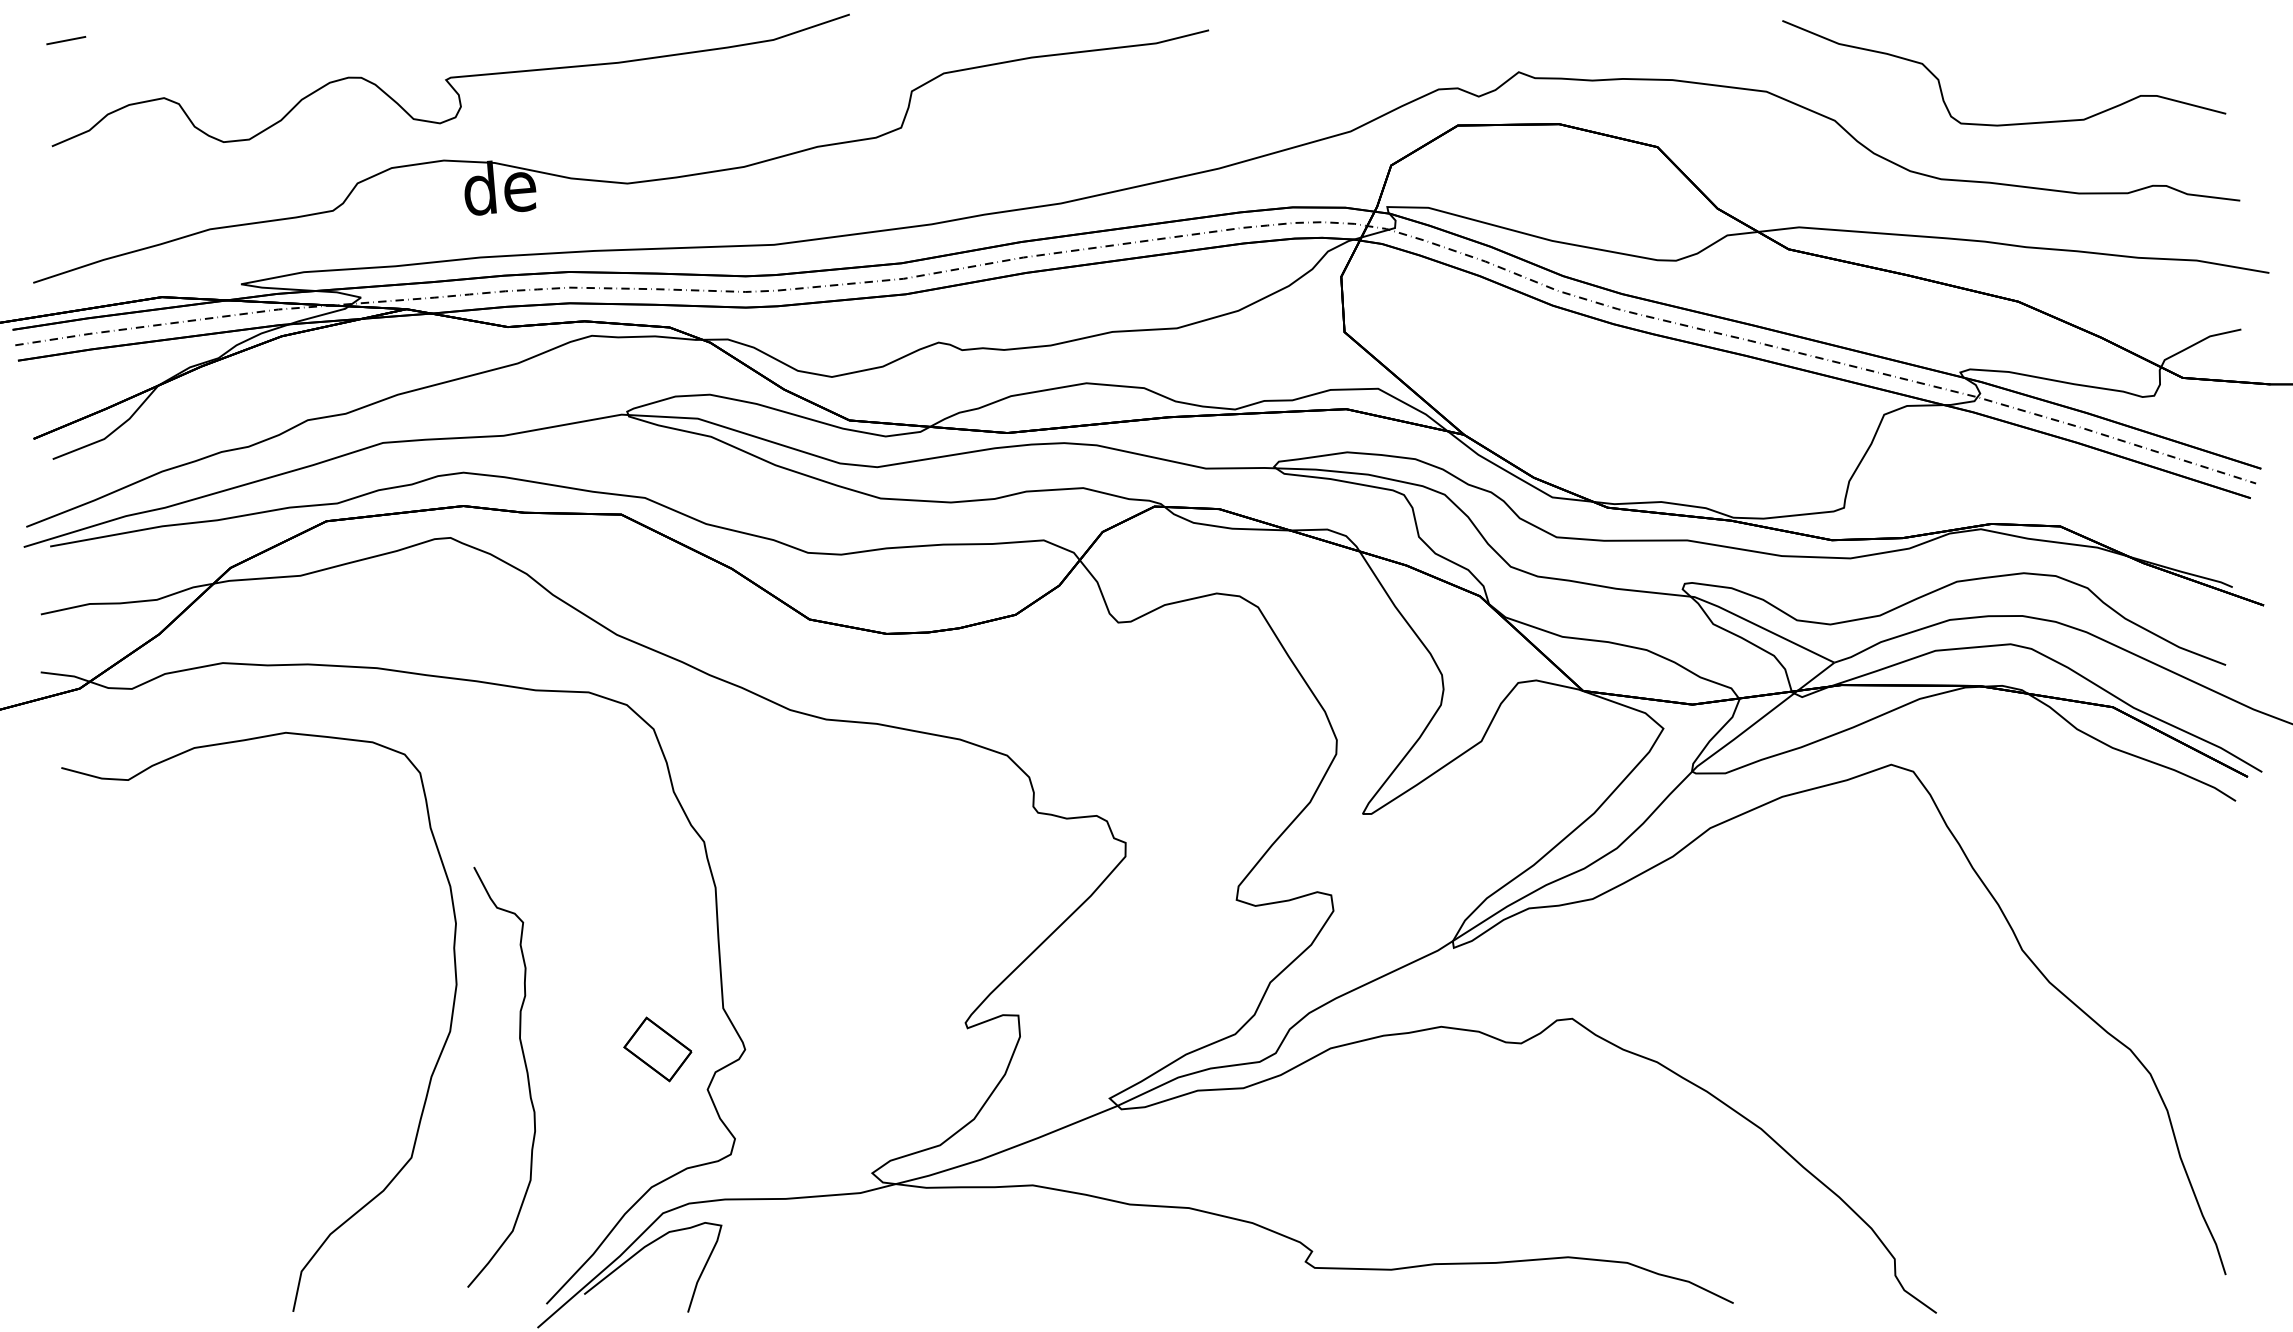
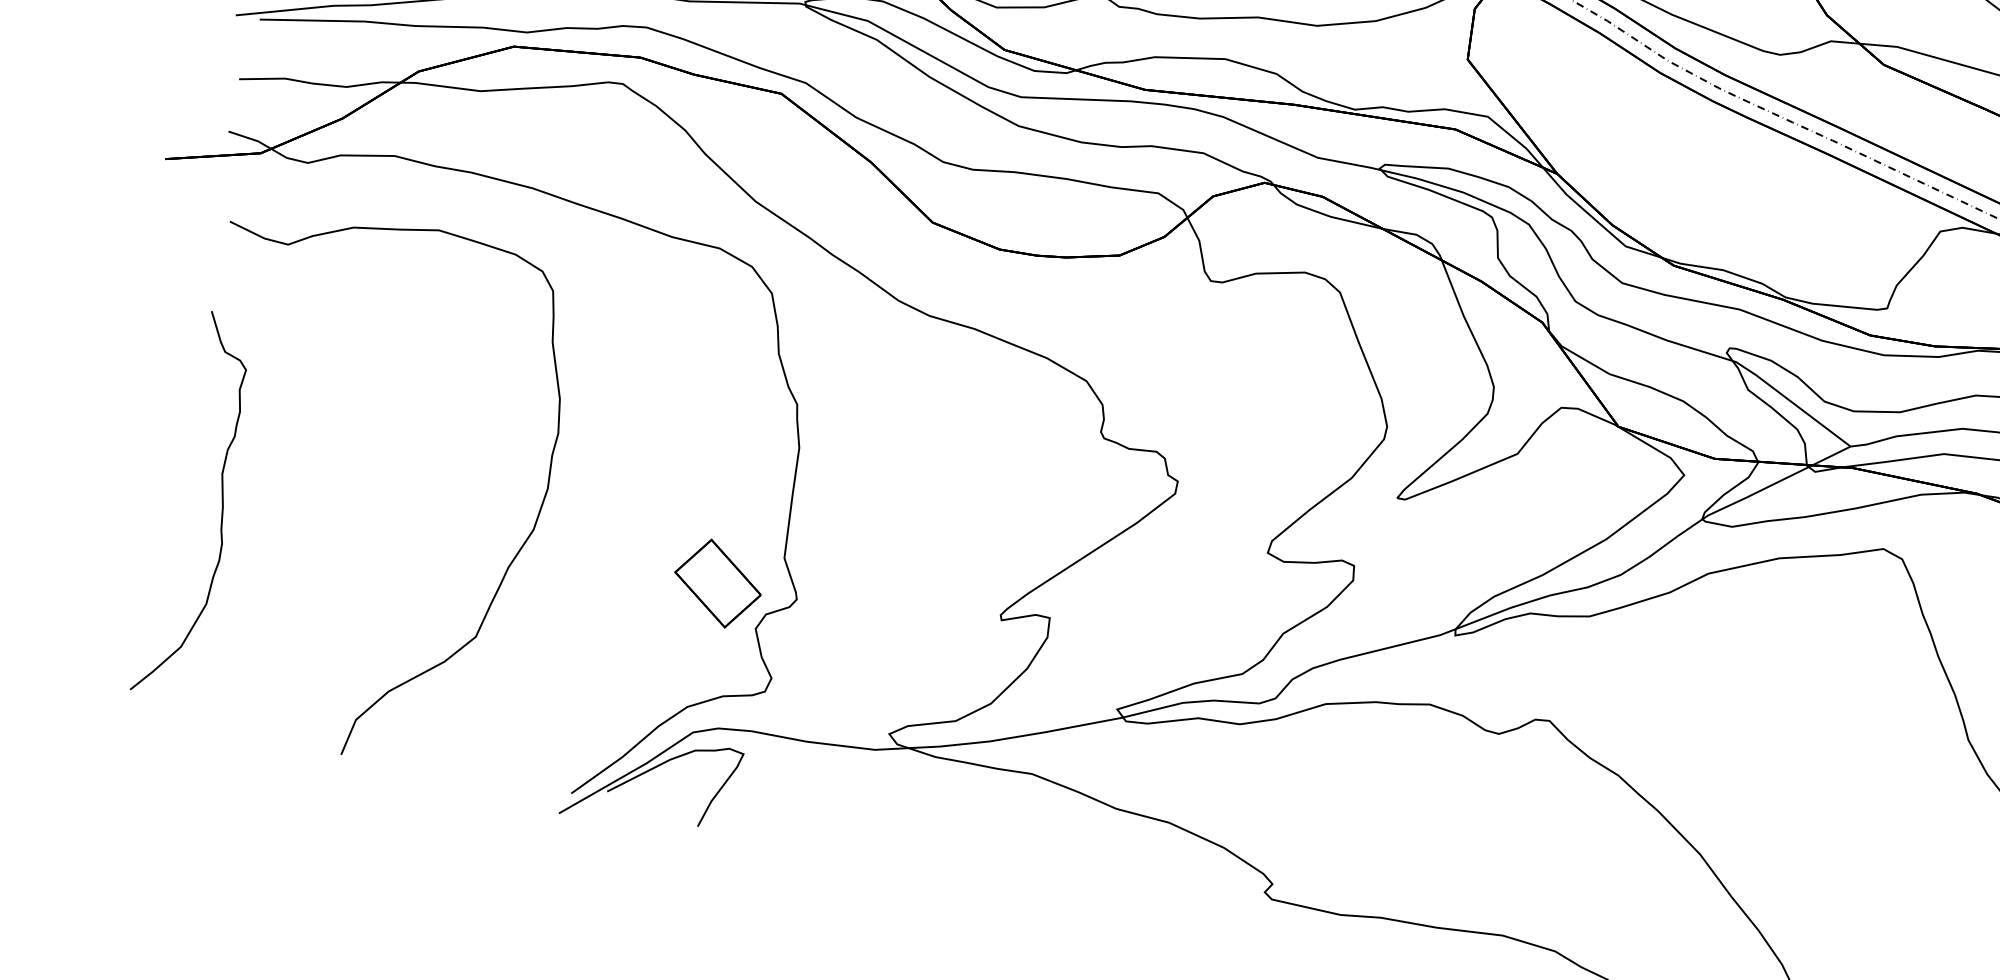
part: (657, 1049) -> (717, 583), size x1.43
curve: (525, 1069) -> (221, 503), moved

